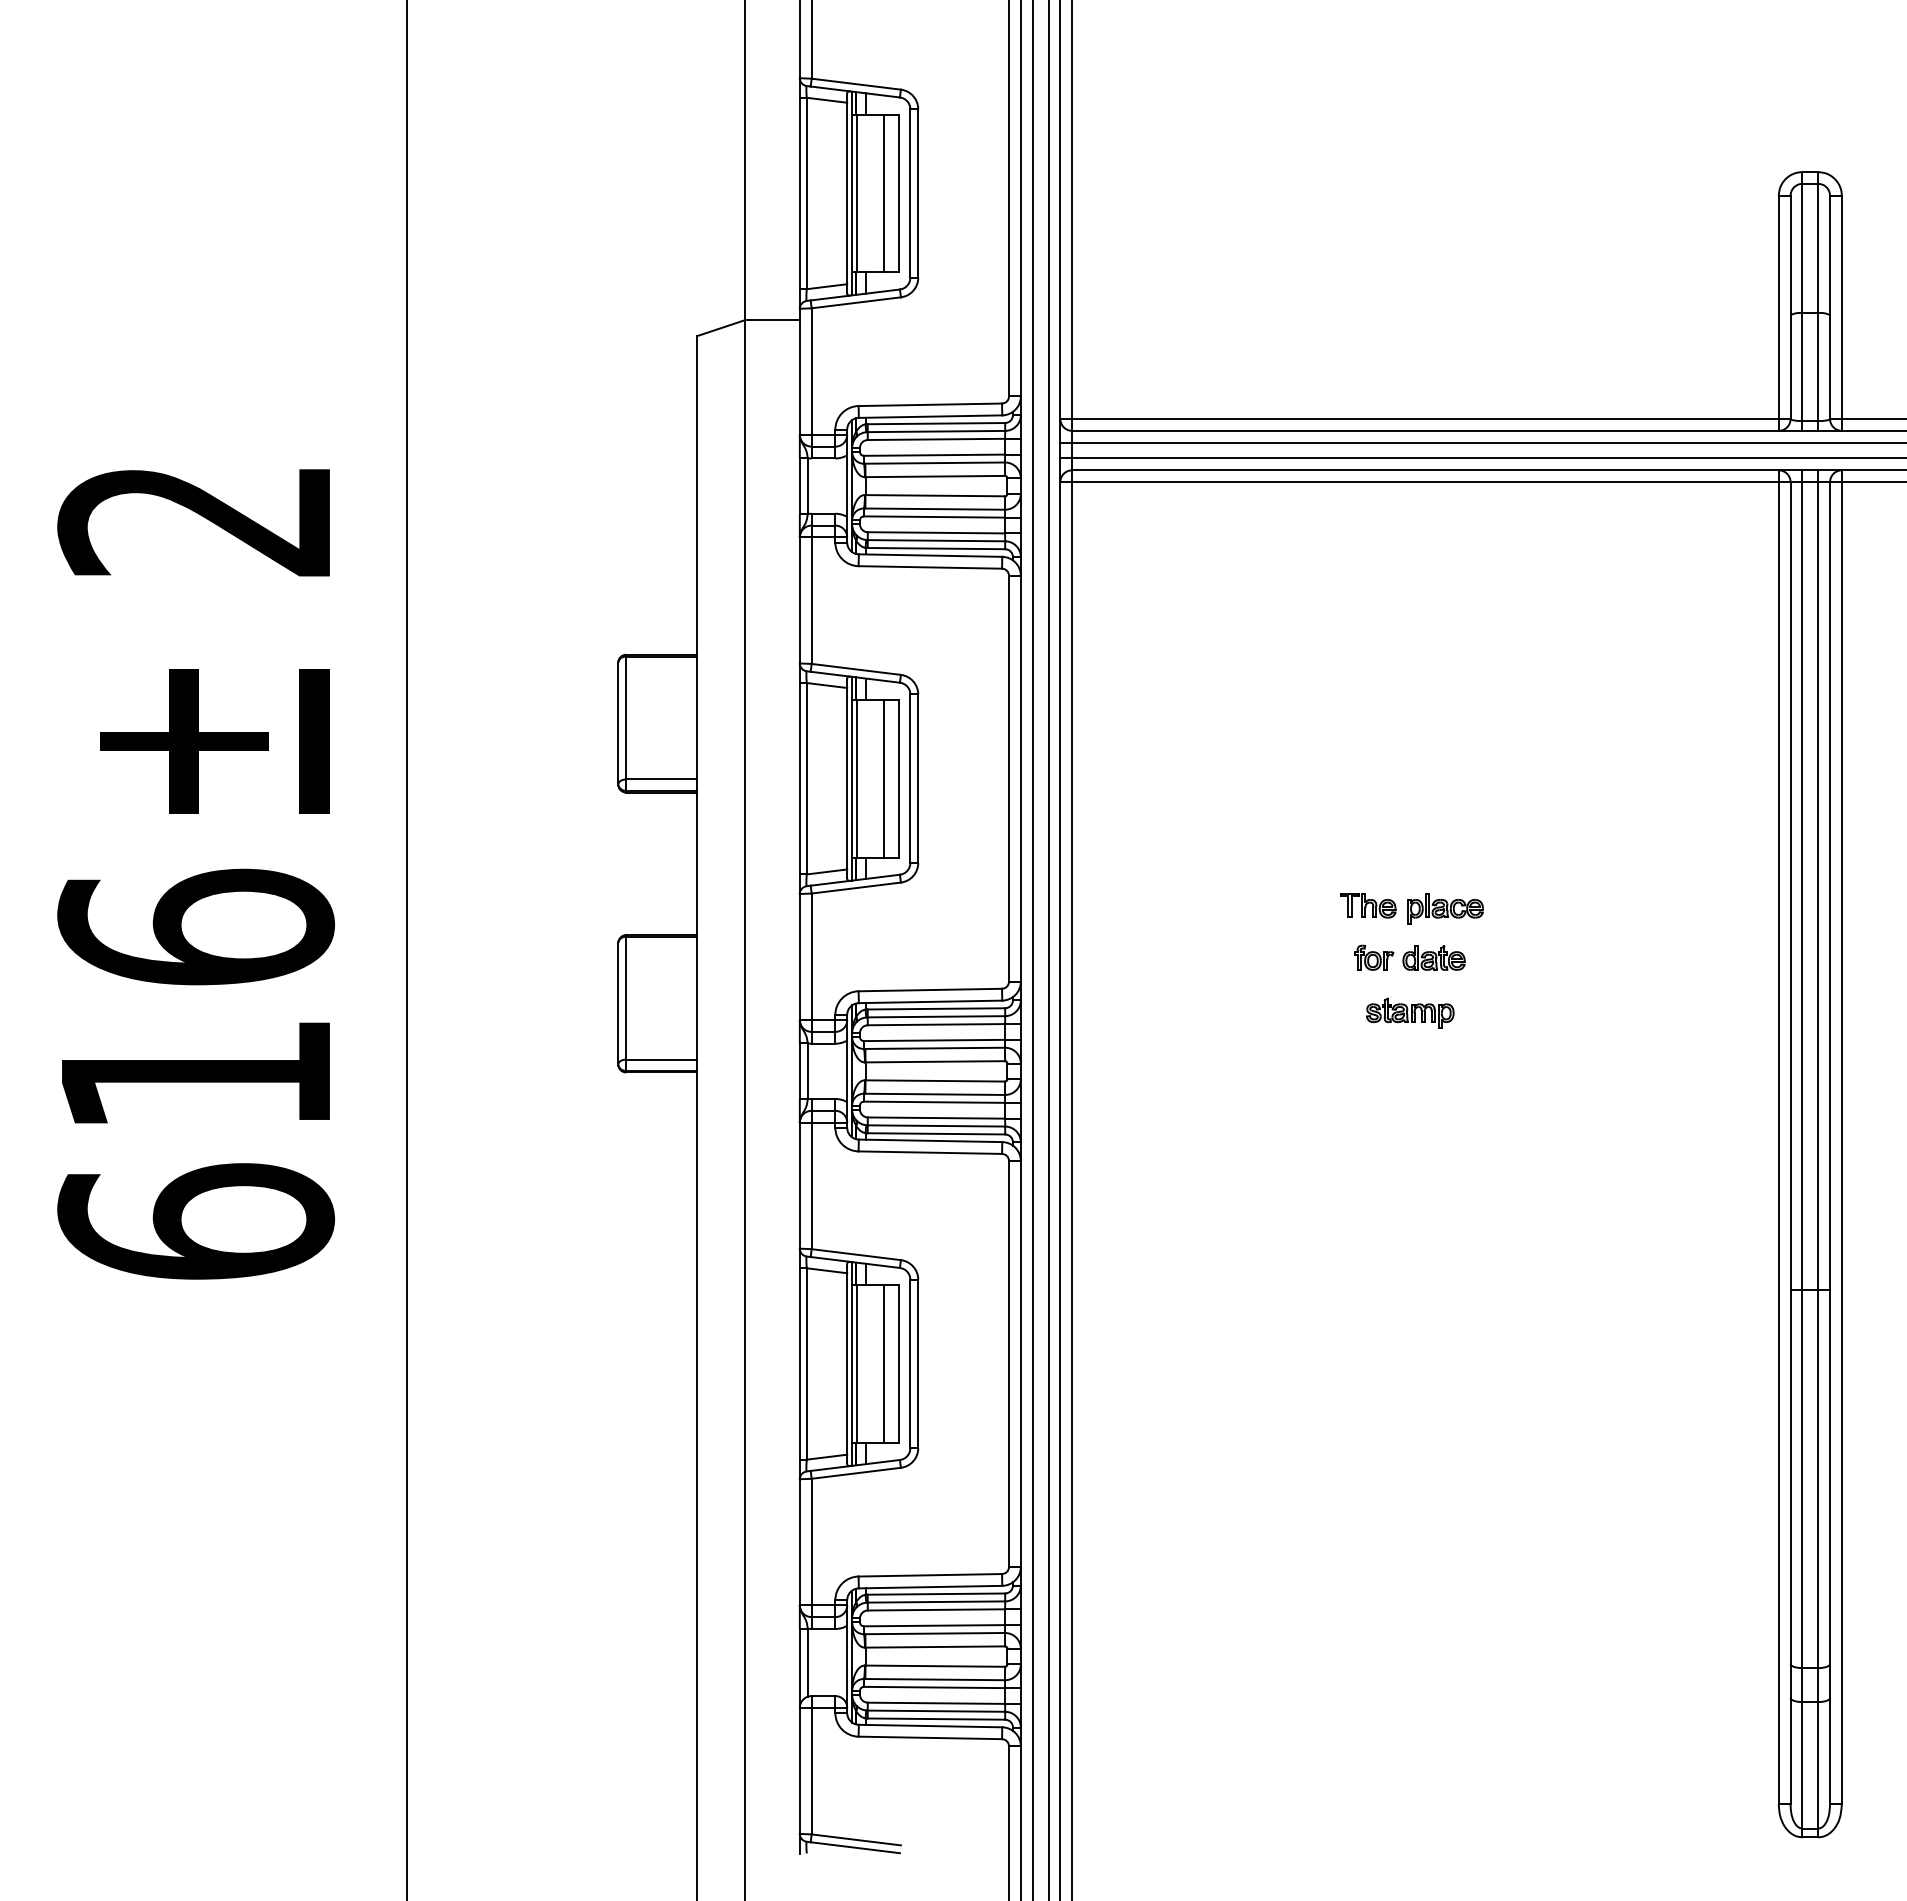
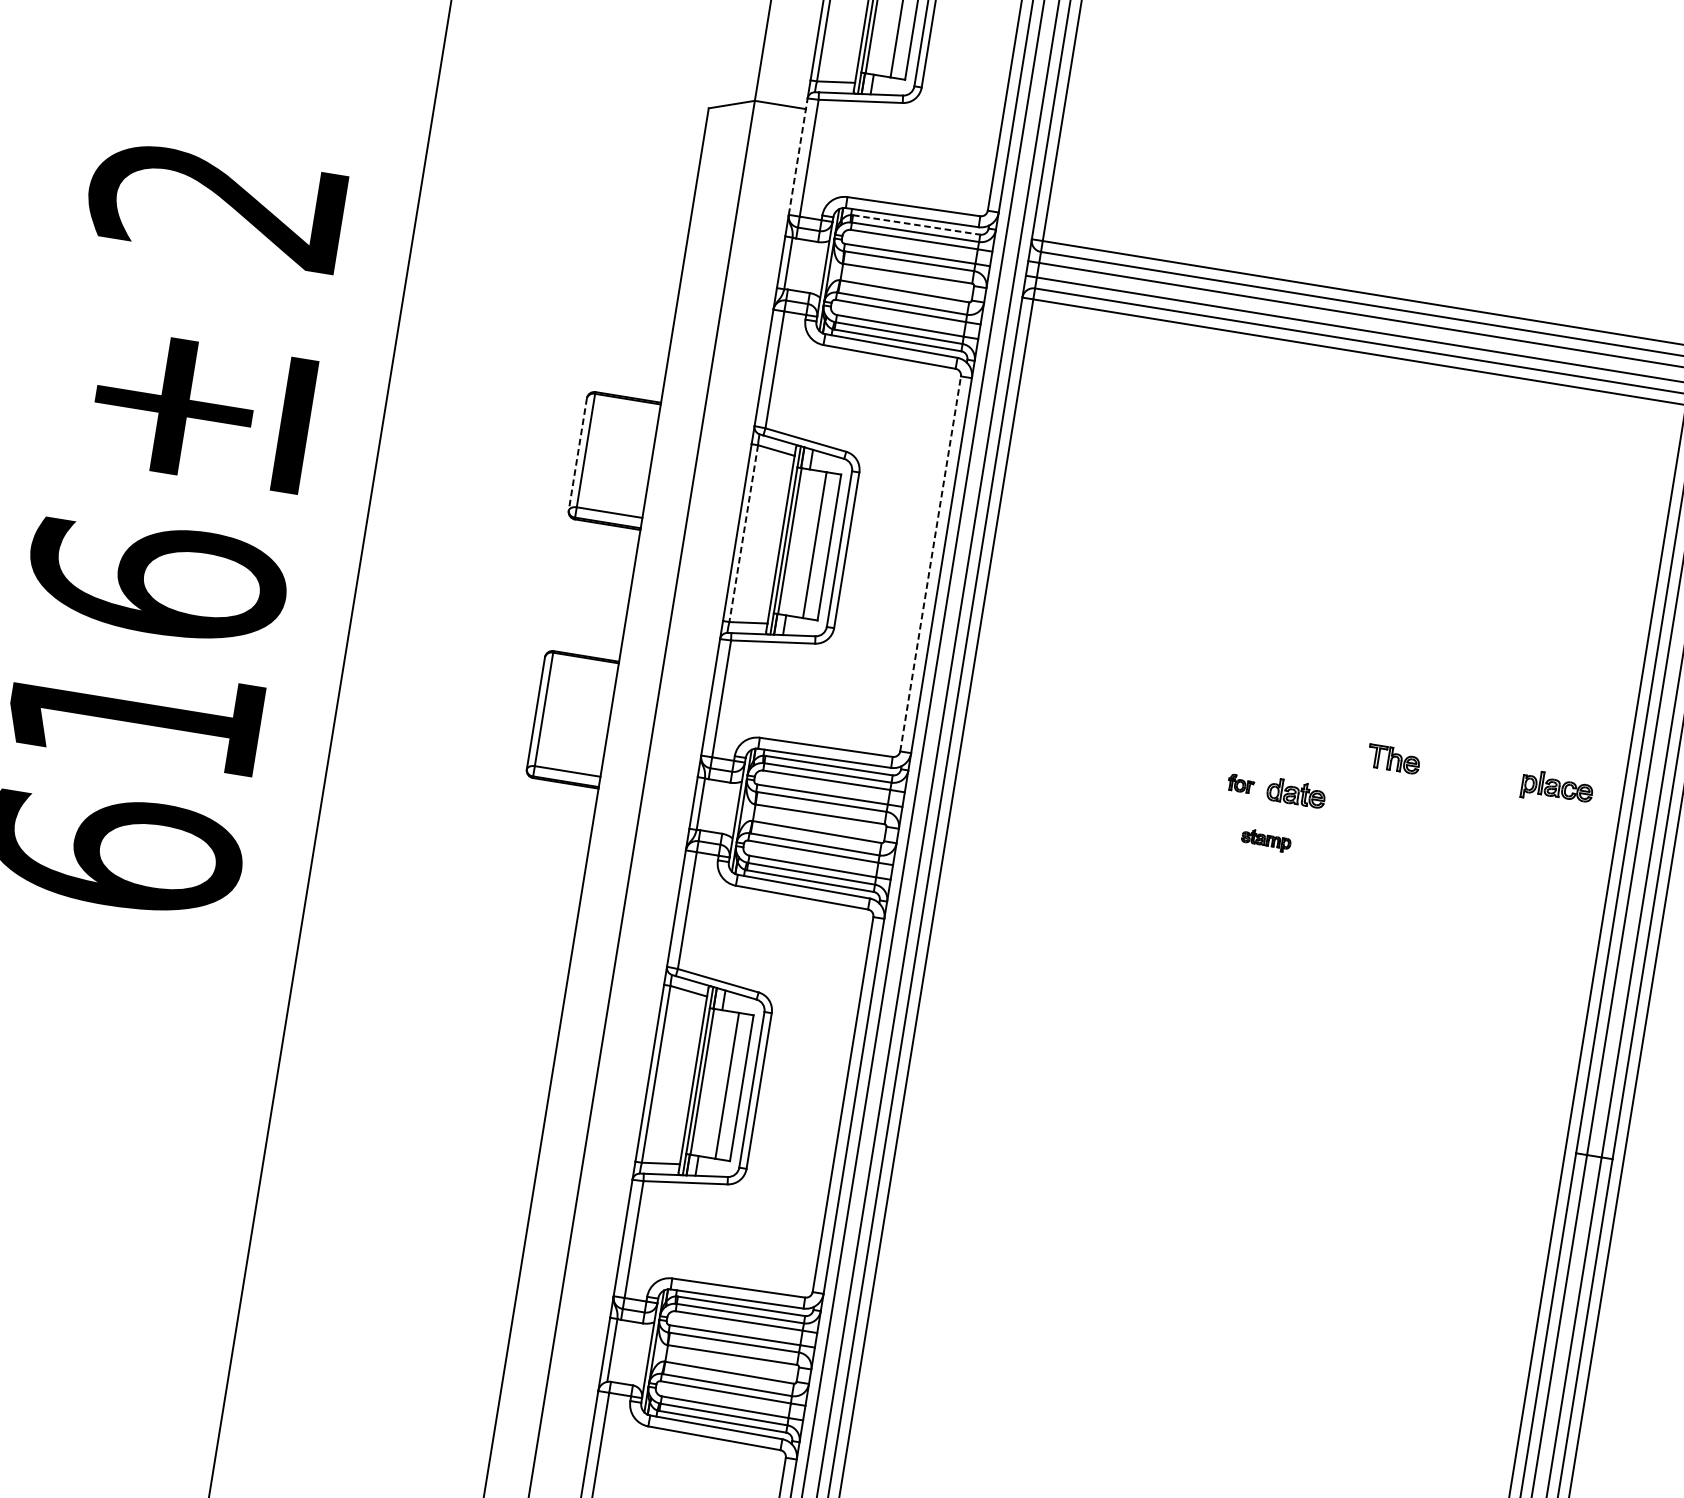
line: (799, 371) -> (797, 156), solid -> dashed
line: (936, 423) -> (916, 224), solid -> dashed
line: (618, 723) -> (578, 454), solid -> dashed
line: (806, 778) -> (743, 533), solid -> dashed
line: (1009, 778) -> (931, 563), solid -> dashed
part: (1368, 905) -> (1394, 759), moved
part: (1445, 908) -> (1557, 788), moved
part: (1374, 957) -> (1241, 783), size x0.7
part: (1410, 1012) -> (1266, 839), size x0.6

